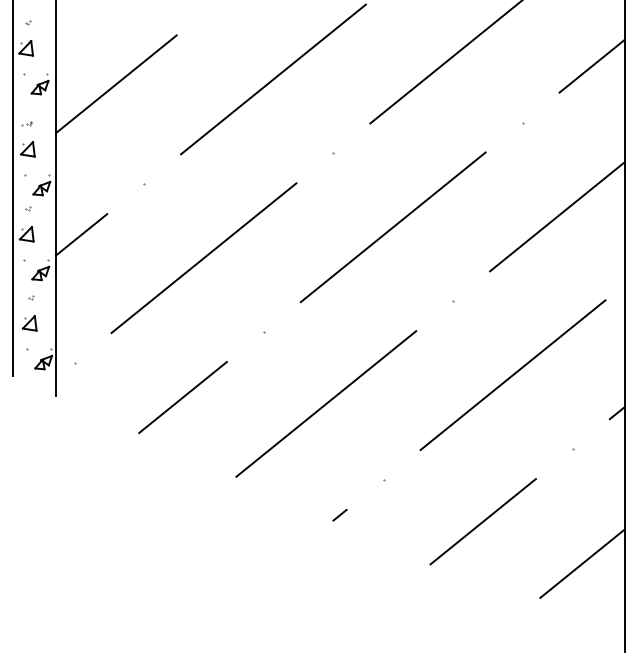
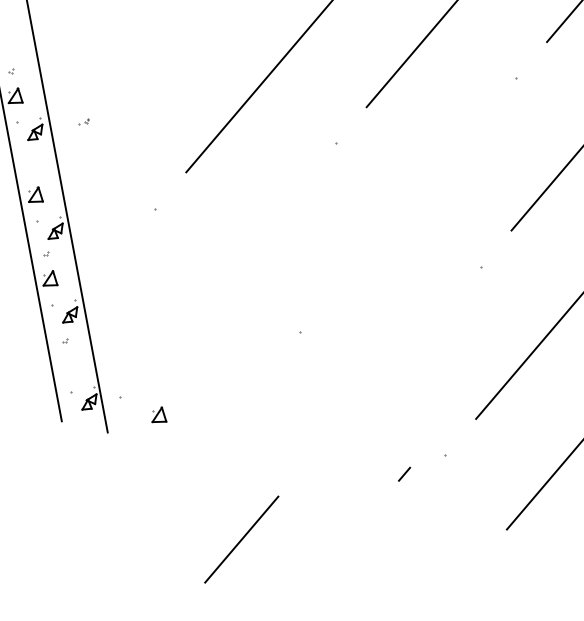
line: (116, 84) -> (109, 115), removed
part: (26, 123) -> (83, 121), moved
line: (392, 227) -> (407, 205), removed
line: (81, 234) -> (103, 269), removed
line: (203, 257) -> (227, 269), removed
part: (29, 323) -> (158, 415), moved
line: (182, 397) -> (241, 539), moved
line: (326, 403) -> (375, 390), removed
line: (339, 514) -> (403, 473), moved

